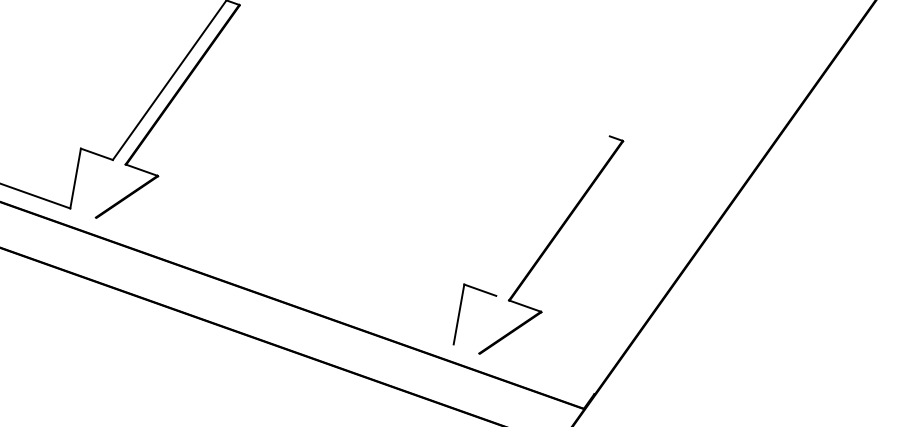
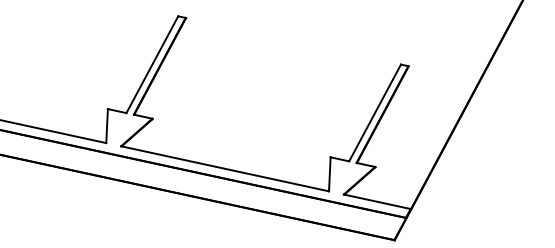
line: (552, 215) -> (374, 112), added
line: (275, 280) -> (225, 168), added
line: (535, 373) -> (376, 201), added

